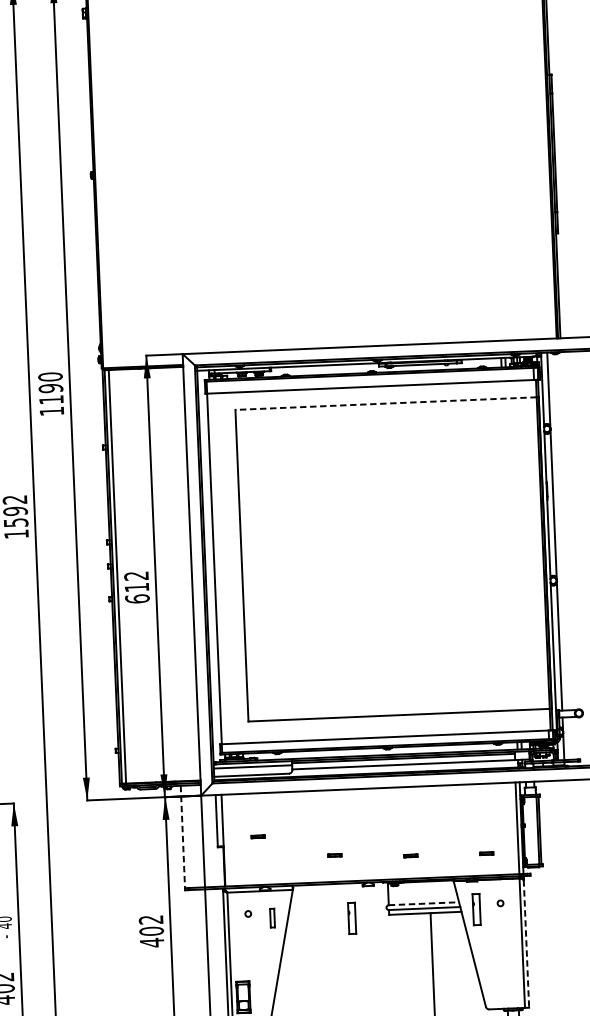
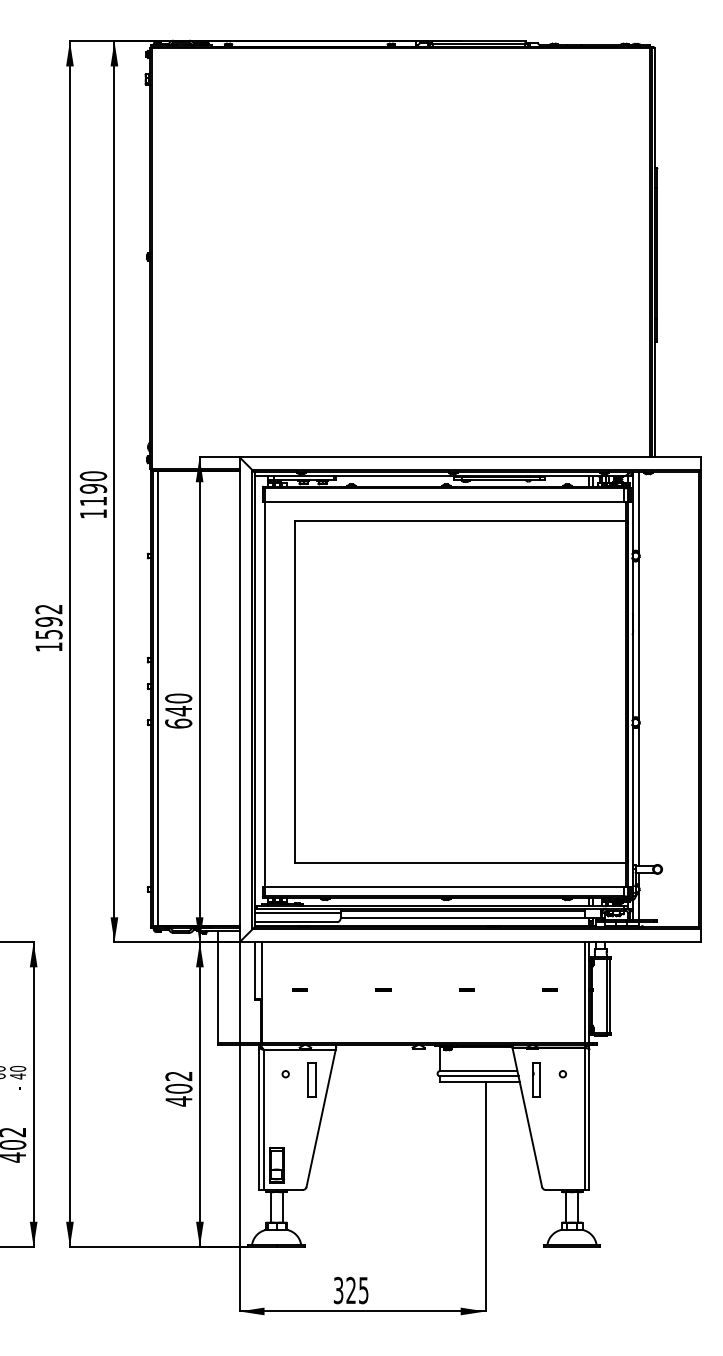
line: (385, 403) -> (459, 520), dashed -> solid
text: (136, 581) -> (178, 704), 612 -> 640
line: (182, 837) -> (217, 987), dashed -> solid
line: (486, 853) -> (549, 989), moved
line: (334, 854) -> (383, 989), moved
line: (410, 855) -> (466, 989), moved
line: (423, 904) -> (478, 1071), dashed -> solid
part: (271, 917) -> (311, 1079), size x1.67
part: (352, 918) -> (399, 1083), removed
line: (526, 944) -> (589, 1120), dashed -> solid

